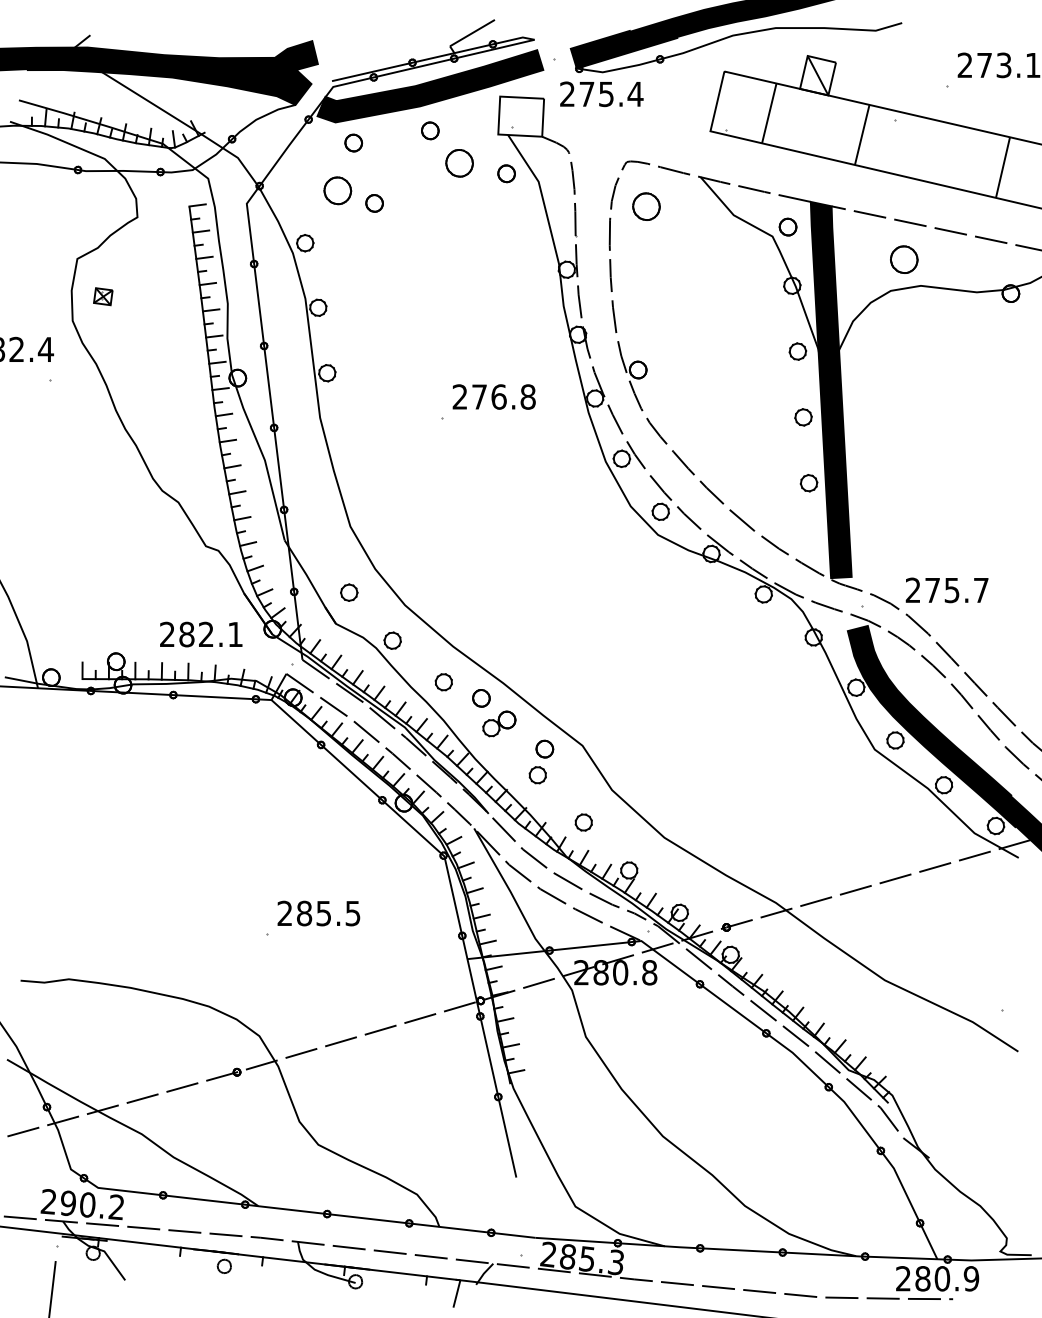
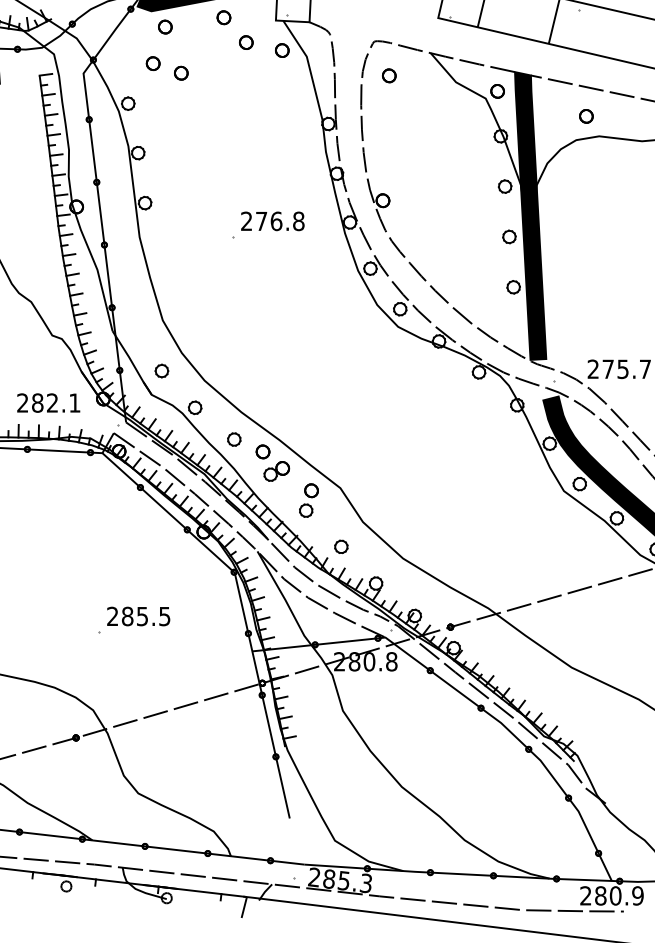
part: (459, 163) -> (246, 42), size x0.62
part: (337, 190) -> (152, 63), size x0.62
part: (646, 206) -> (389, 75), size x0.62
part: (903, 259) -> (585, 116), size x0.62

